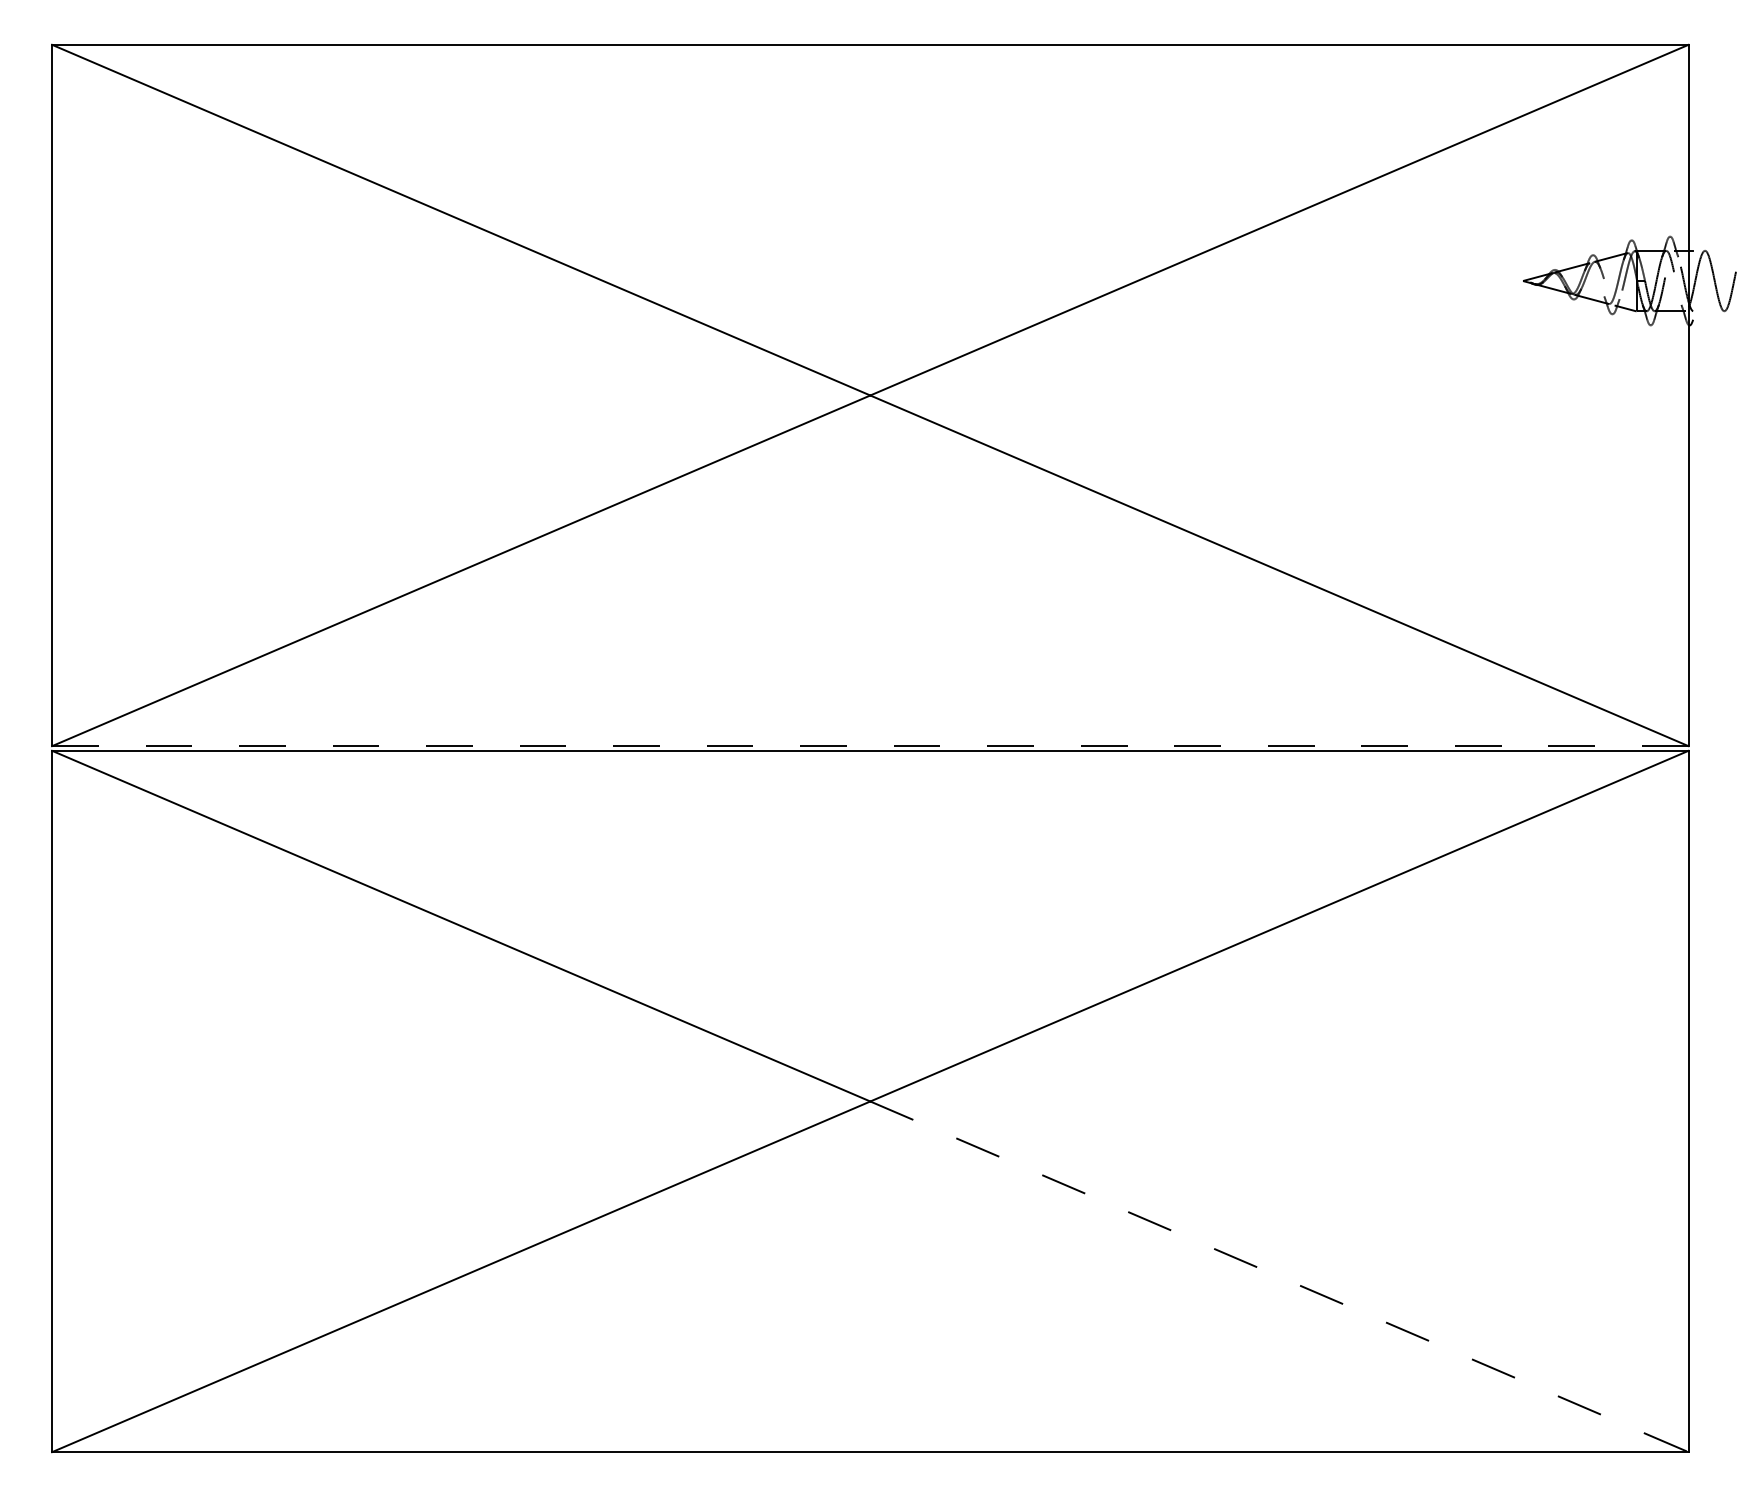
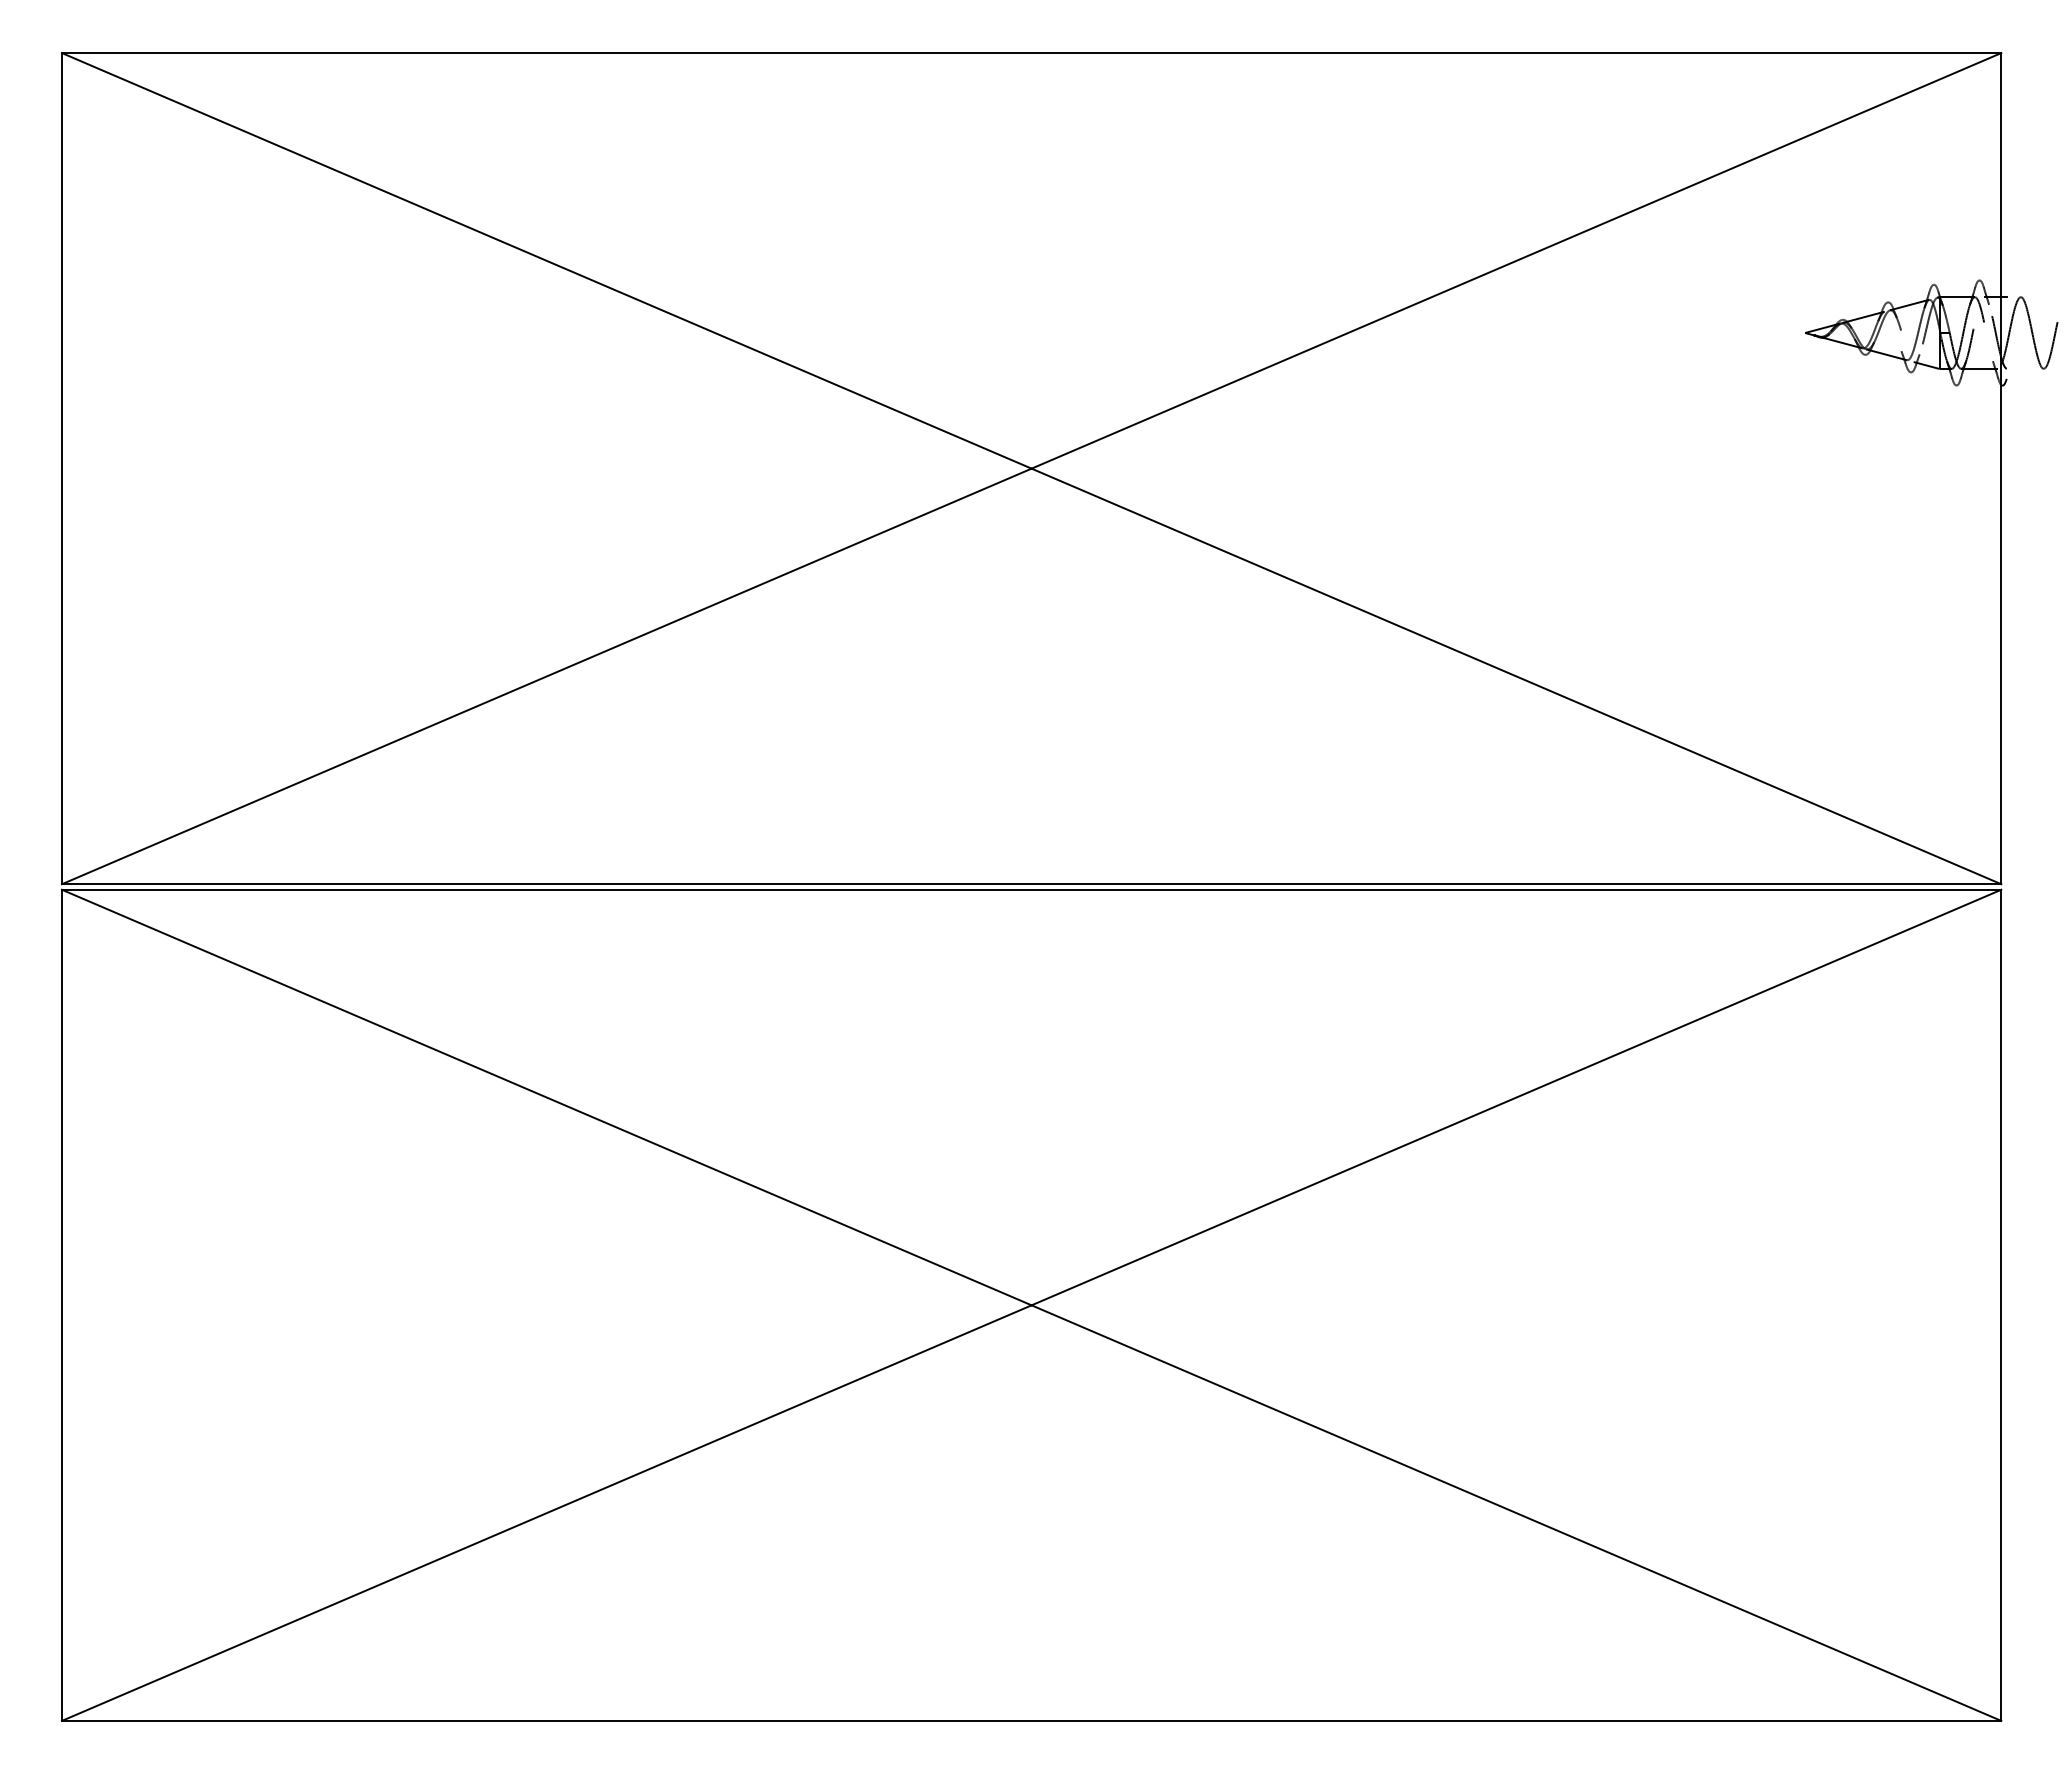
line: (870, 746) -> (1031, 884), dashed -> solid
line: (1279, 1277) -> (1516, 1513), dashed -> solid

